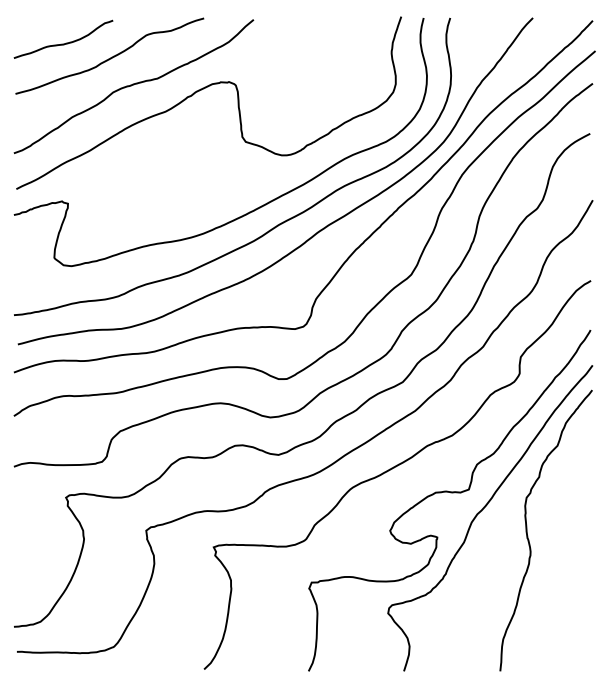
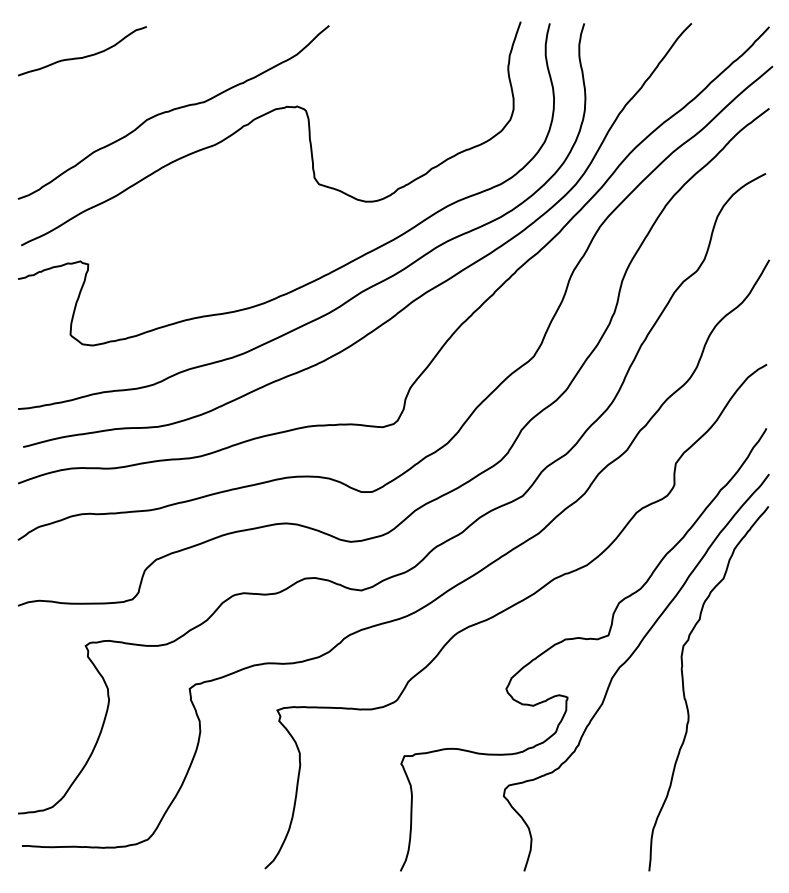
curve: (110, 57) -> (143, 74), removed

